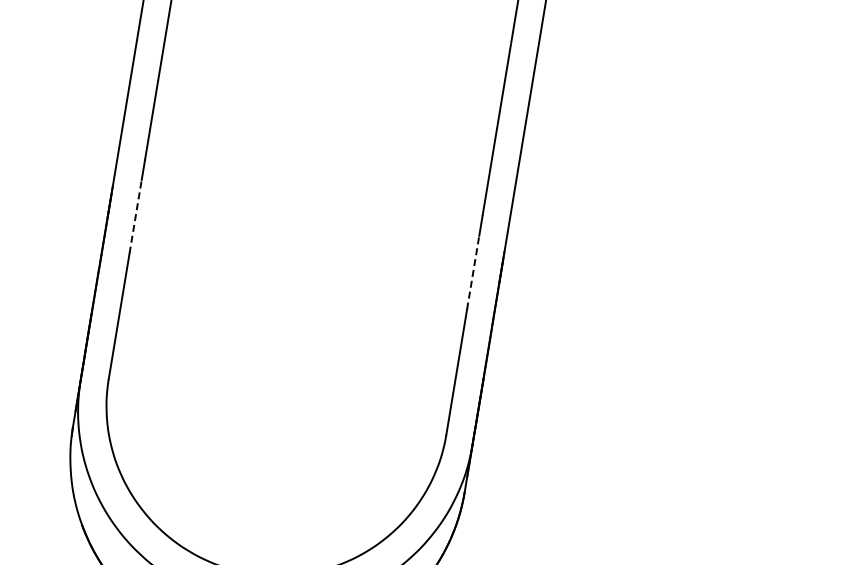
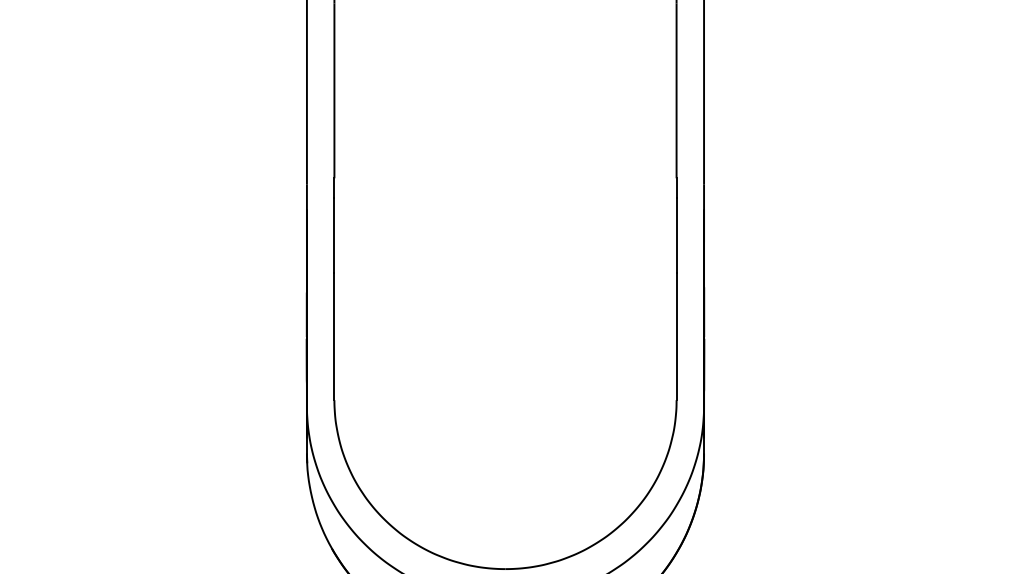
line: (135, 216) -> (334, 235), dashed -> solid
line: (473, 272) -> (676, 235), dashed -> solid

